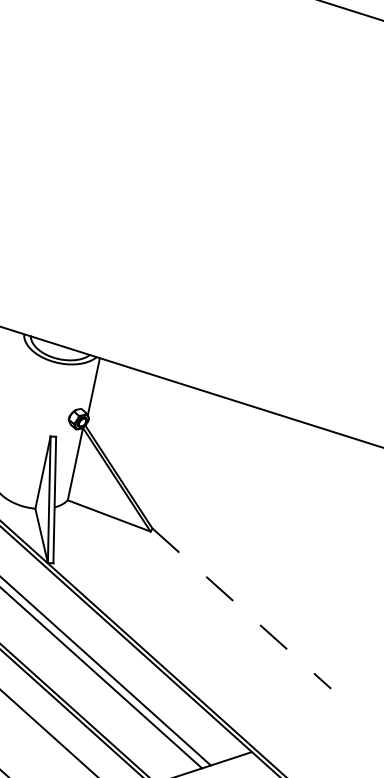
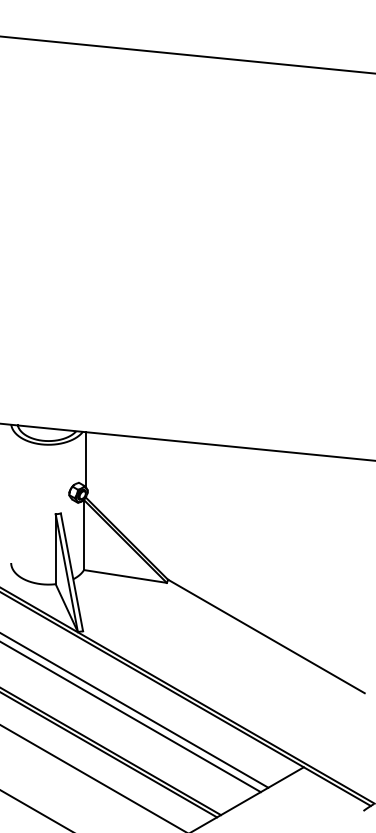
line: (241, 608) -> (266, 636), dashed -> solid

